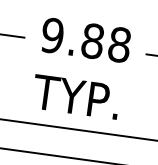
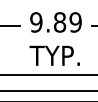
text: (119, 44) -> (75, 22), 9.88 -> 9.89

